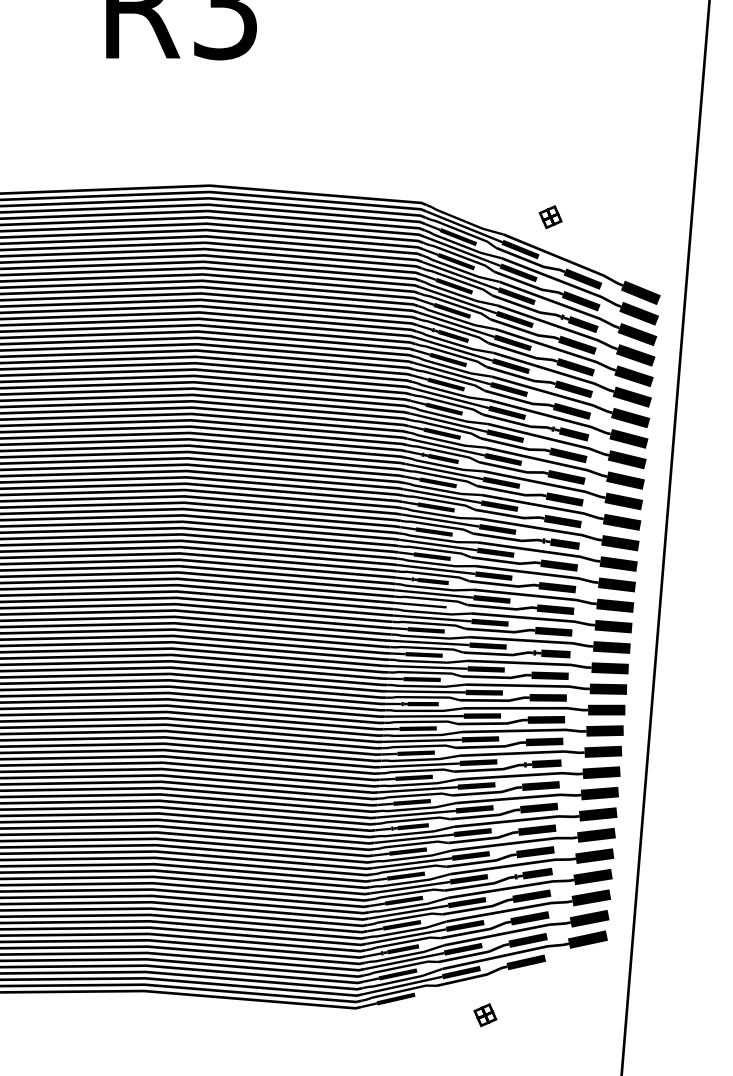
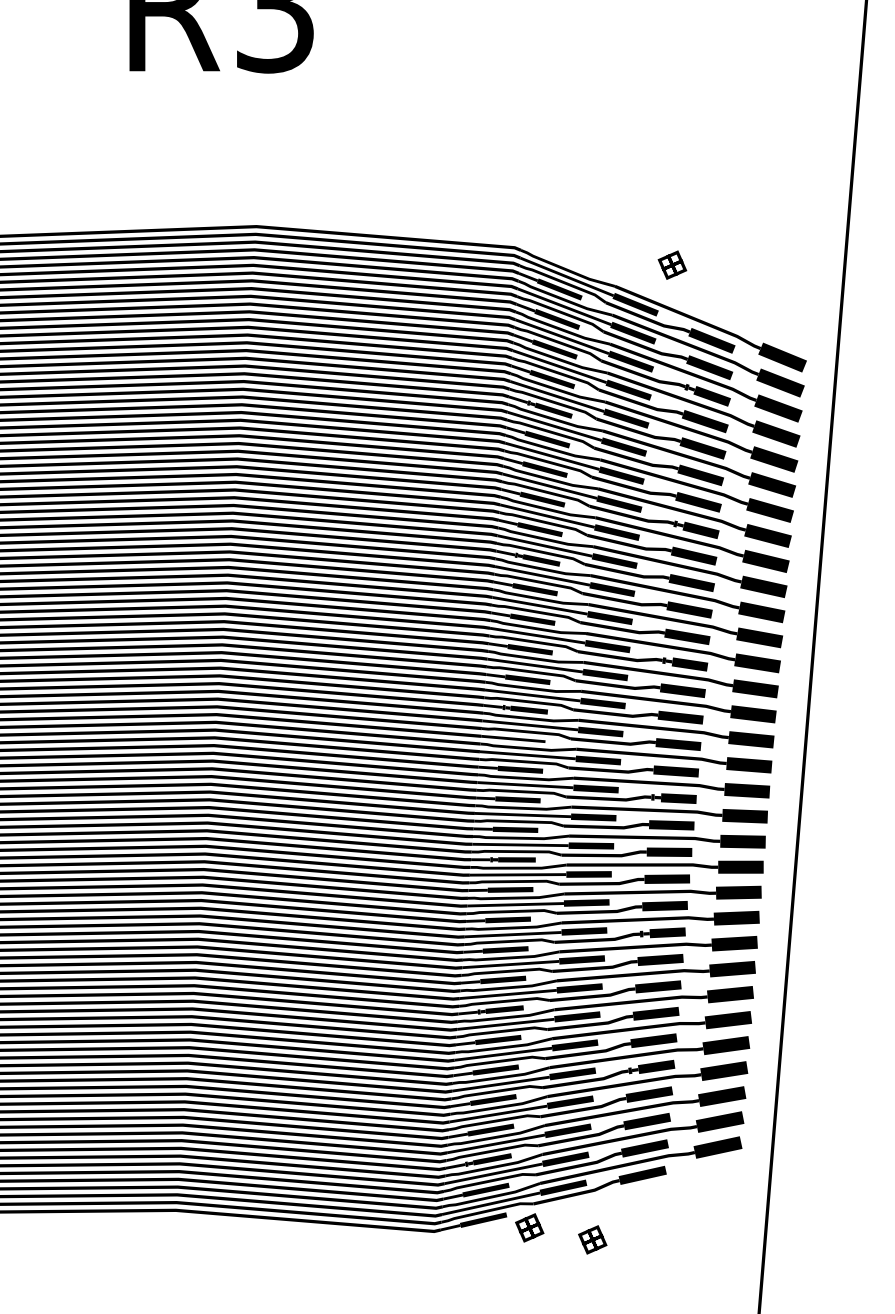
part: (433, 1005) -> (529, 1227), added

